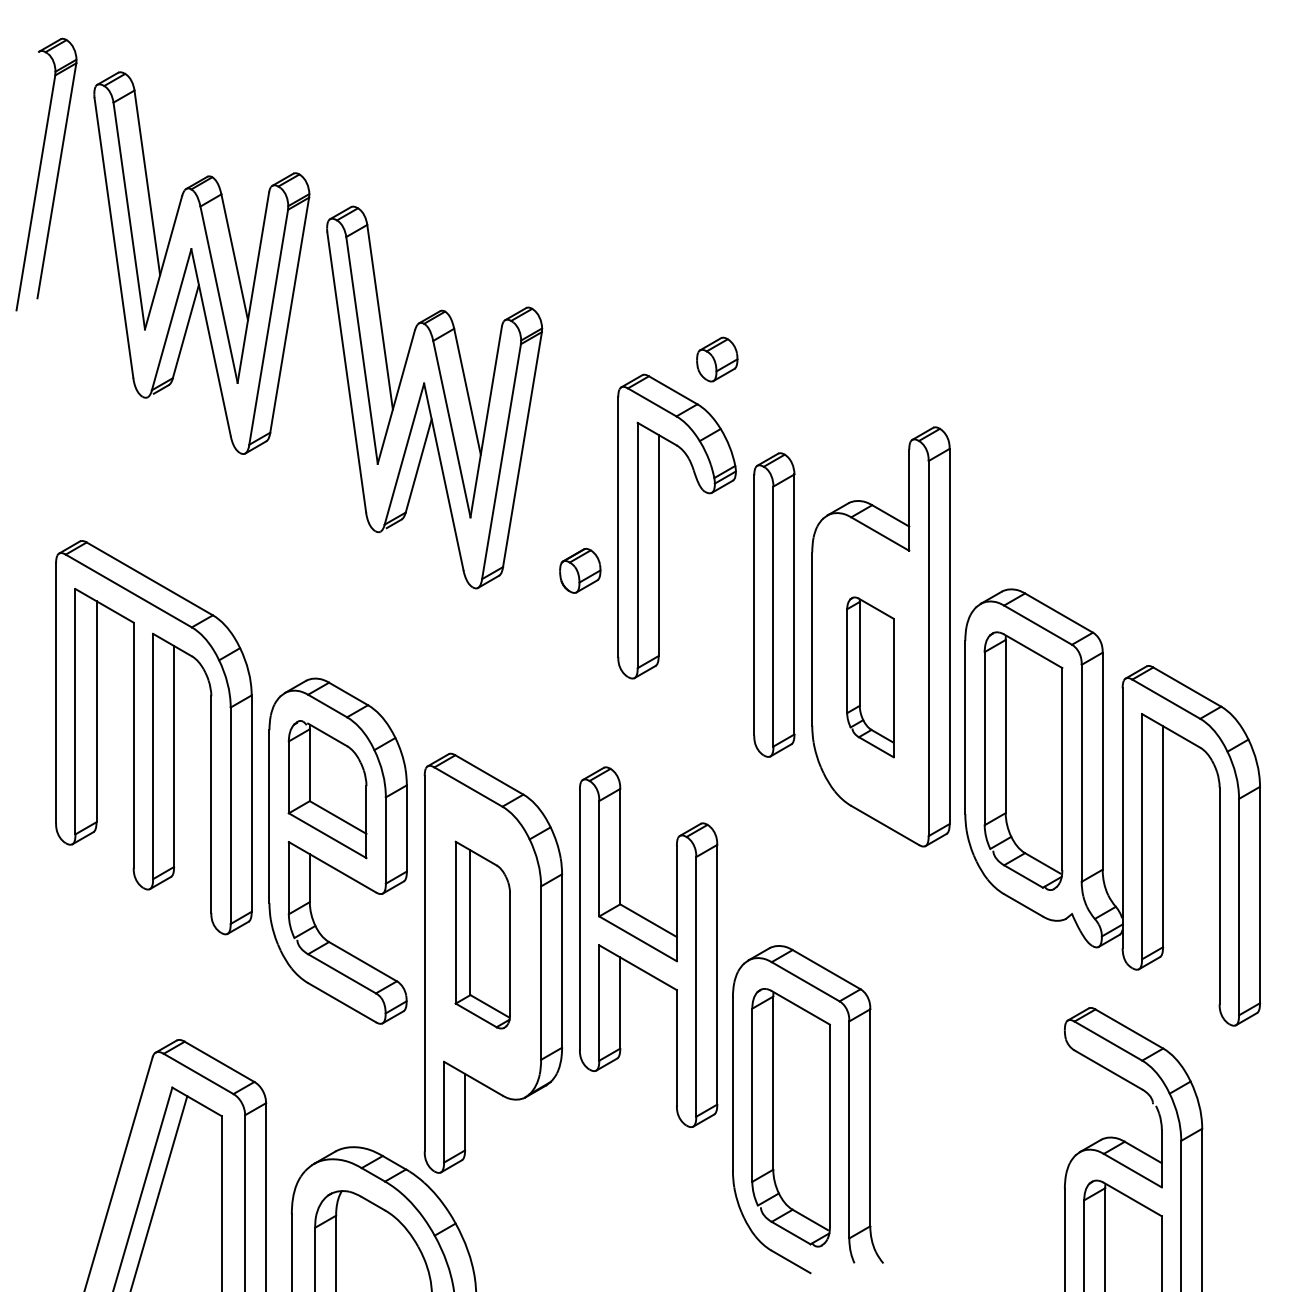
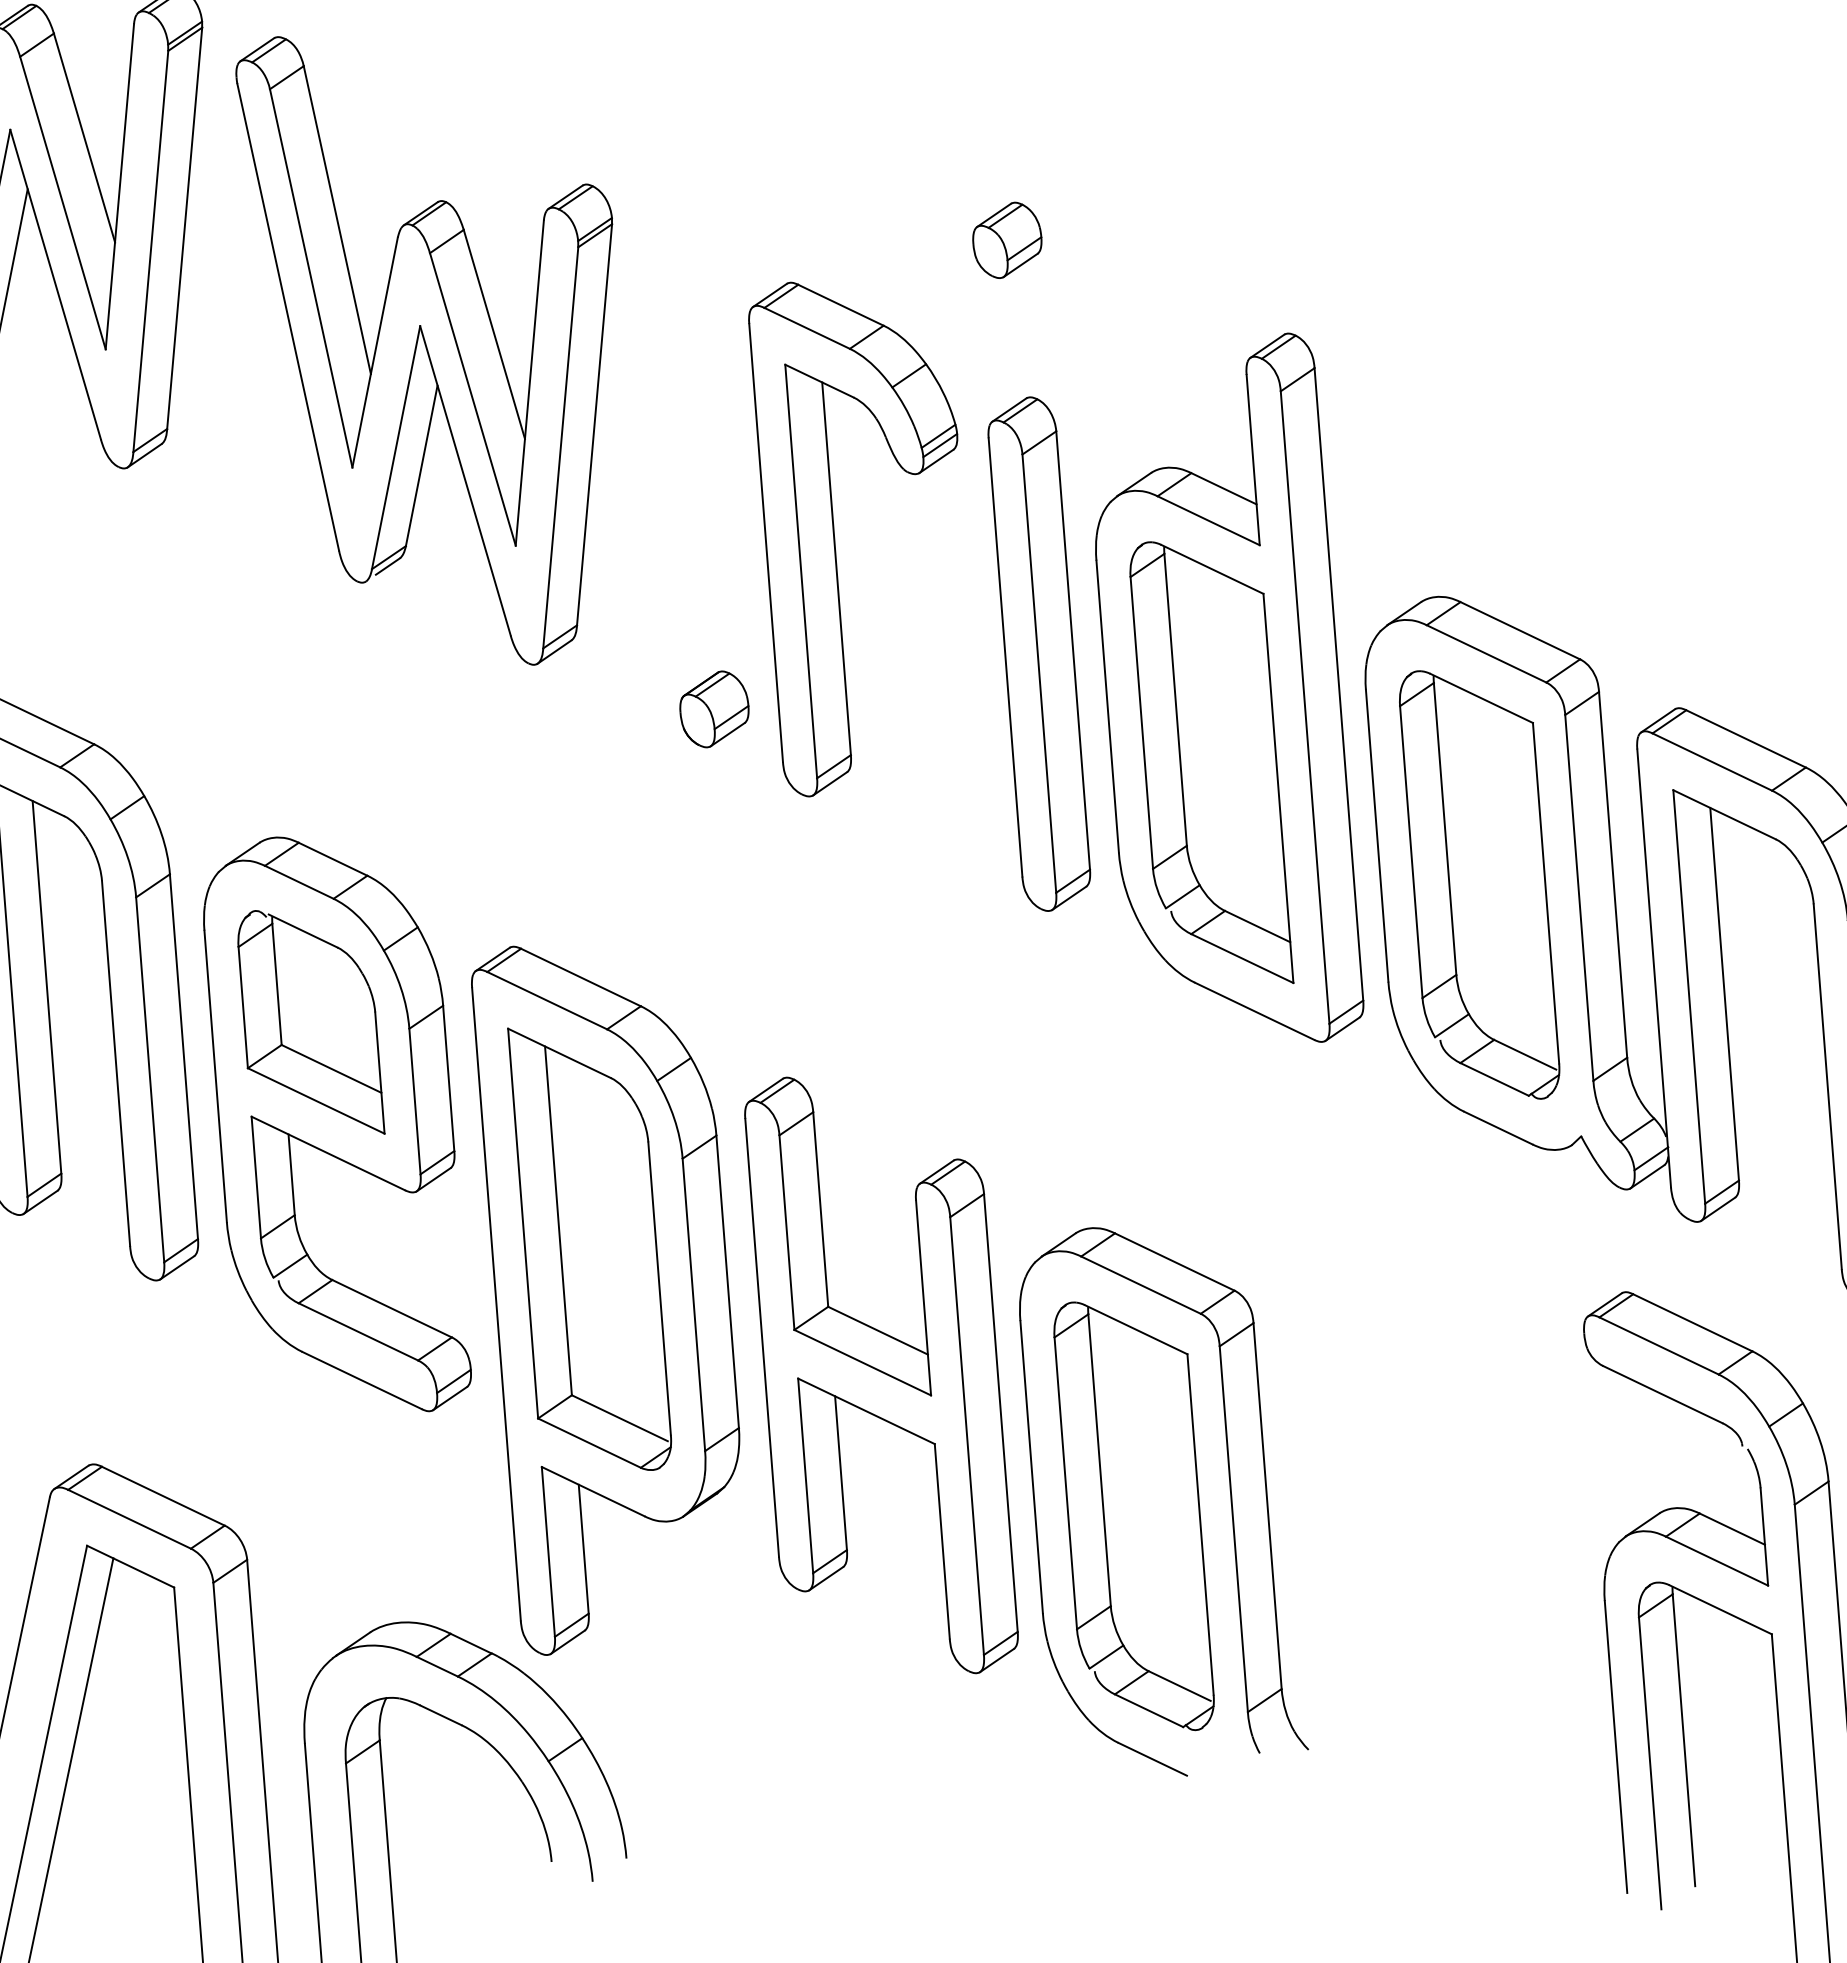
part: (717, 359) -> (1007, 240), moved
part: (580, 570) -> (714, 708), moved
part: (870, 677) -> (1210, 763), size x1.67
part: (482, 934) -> (590, 1247), size x1.43
part: (648, 946) -> (881, 1374), moved

